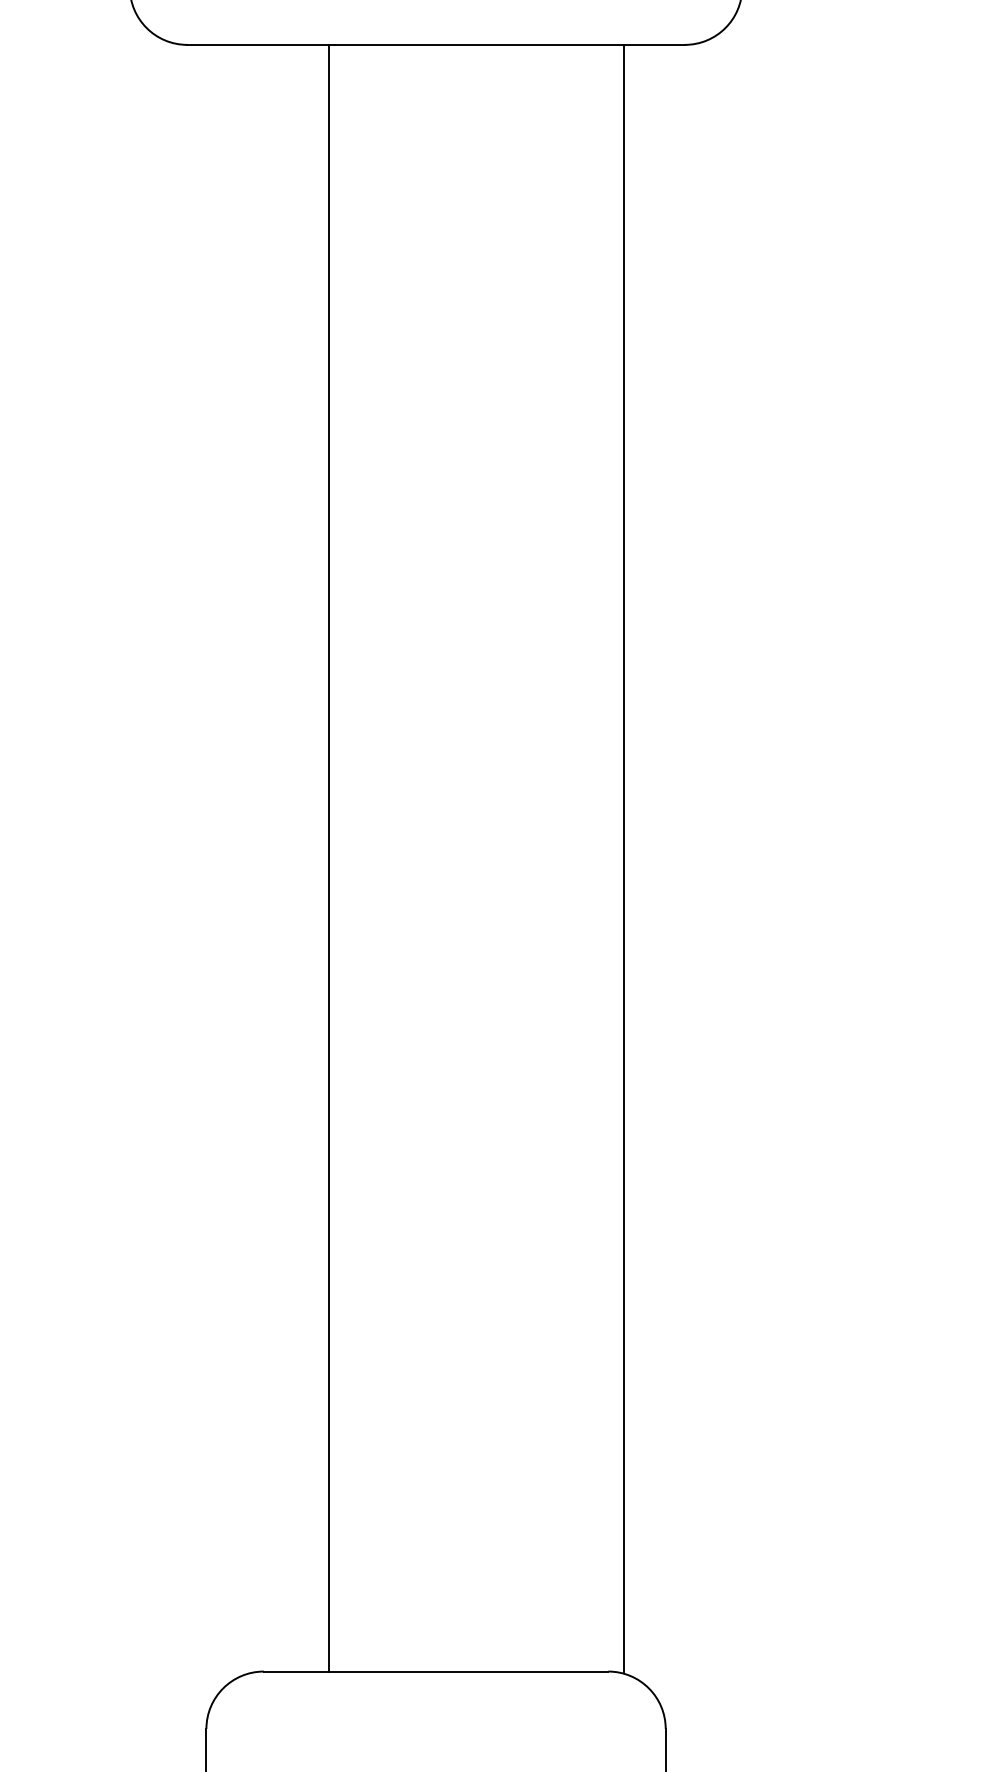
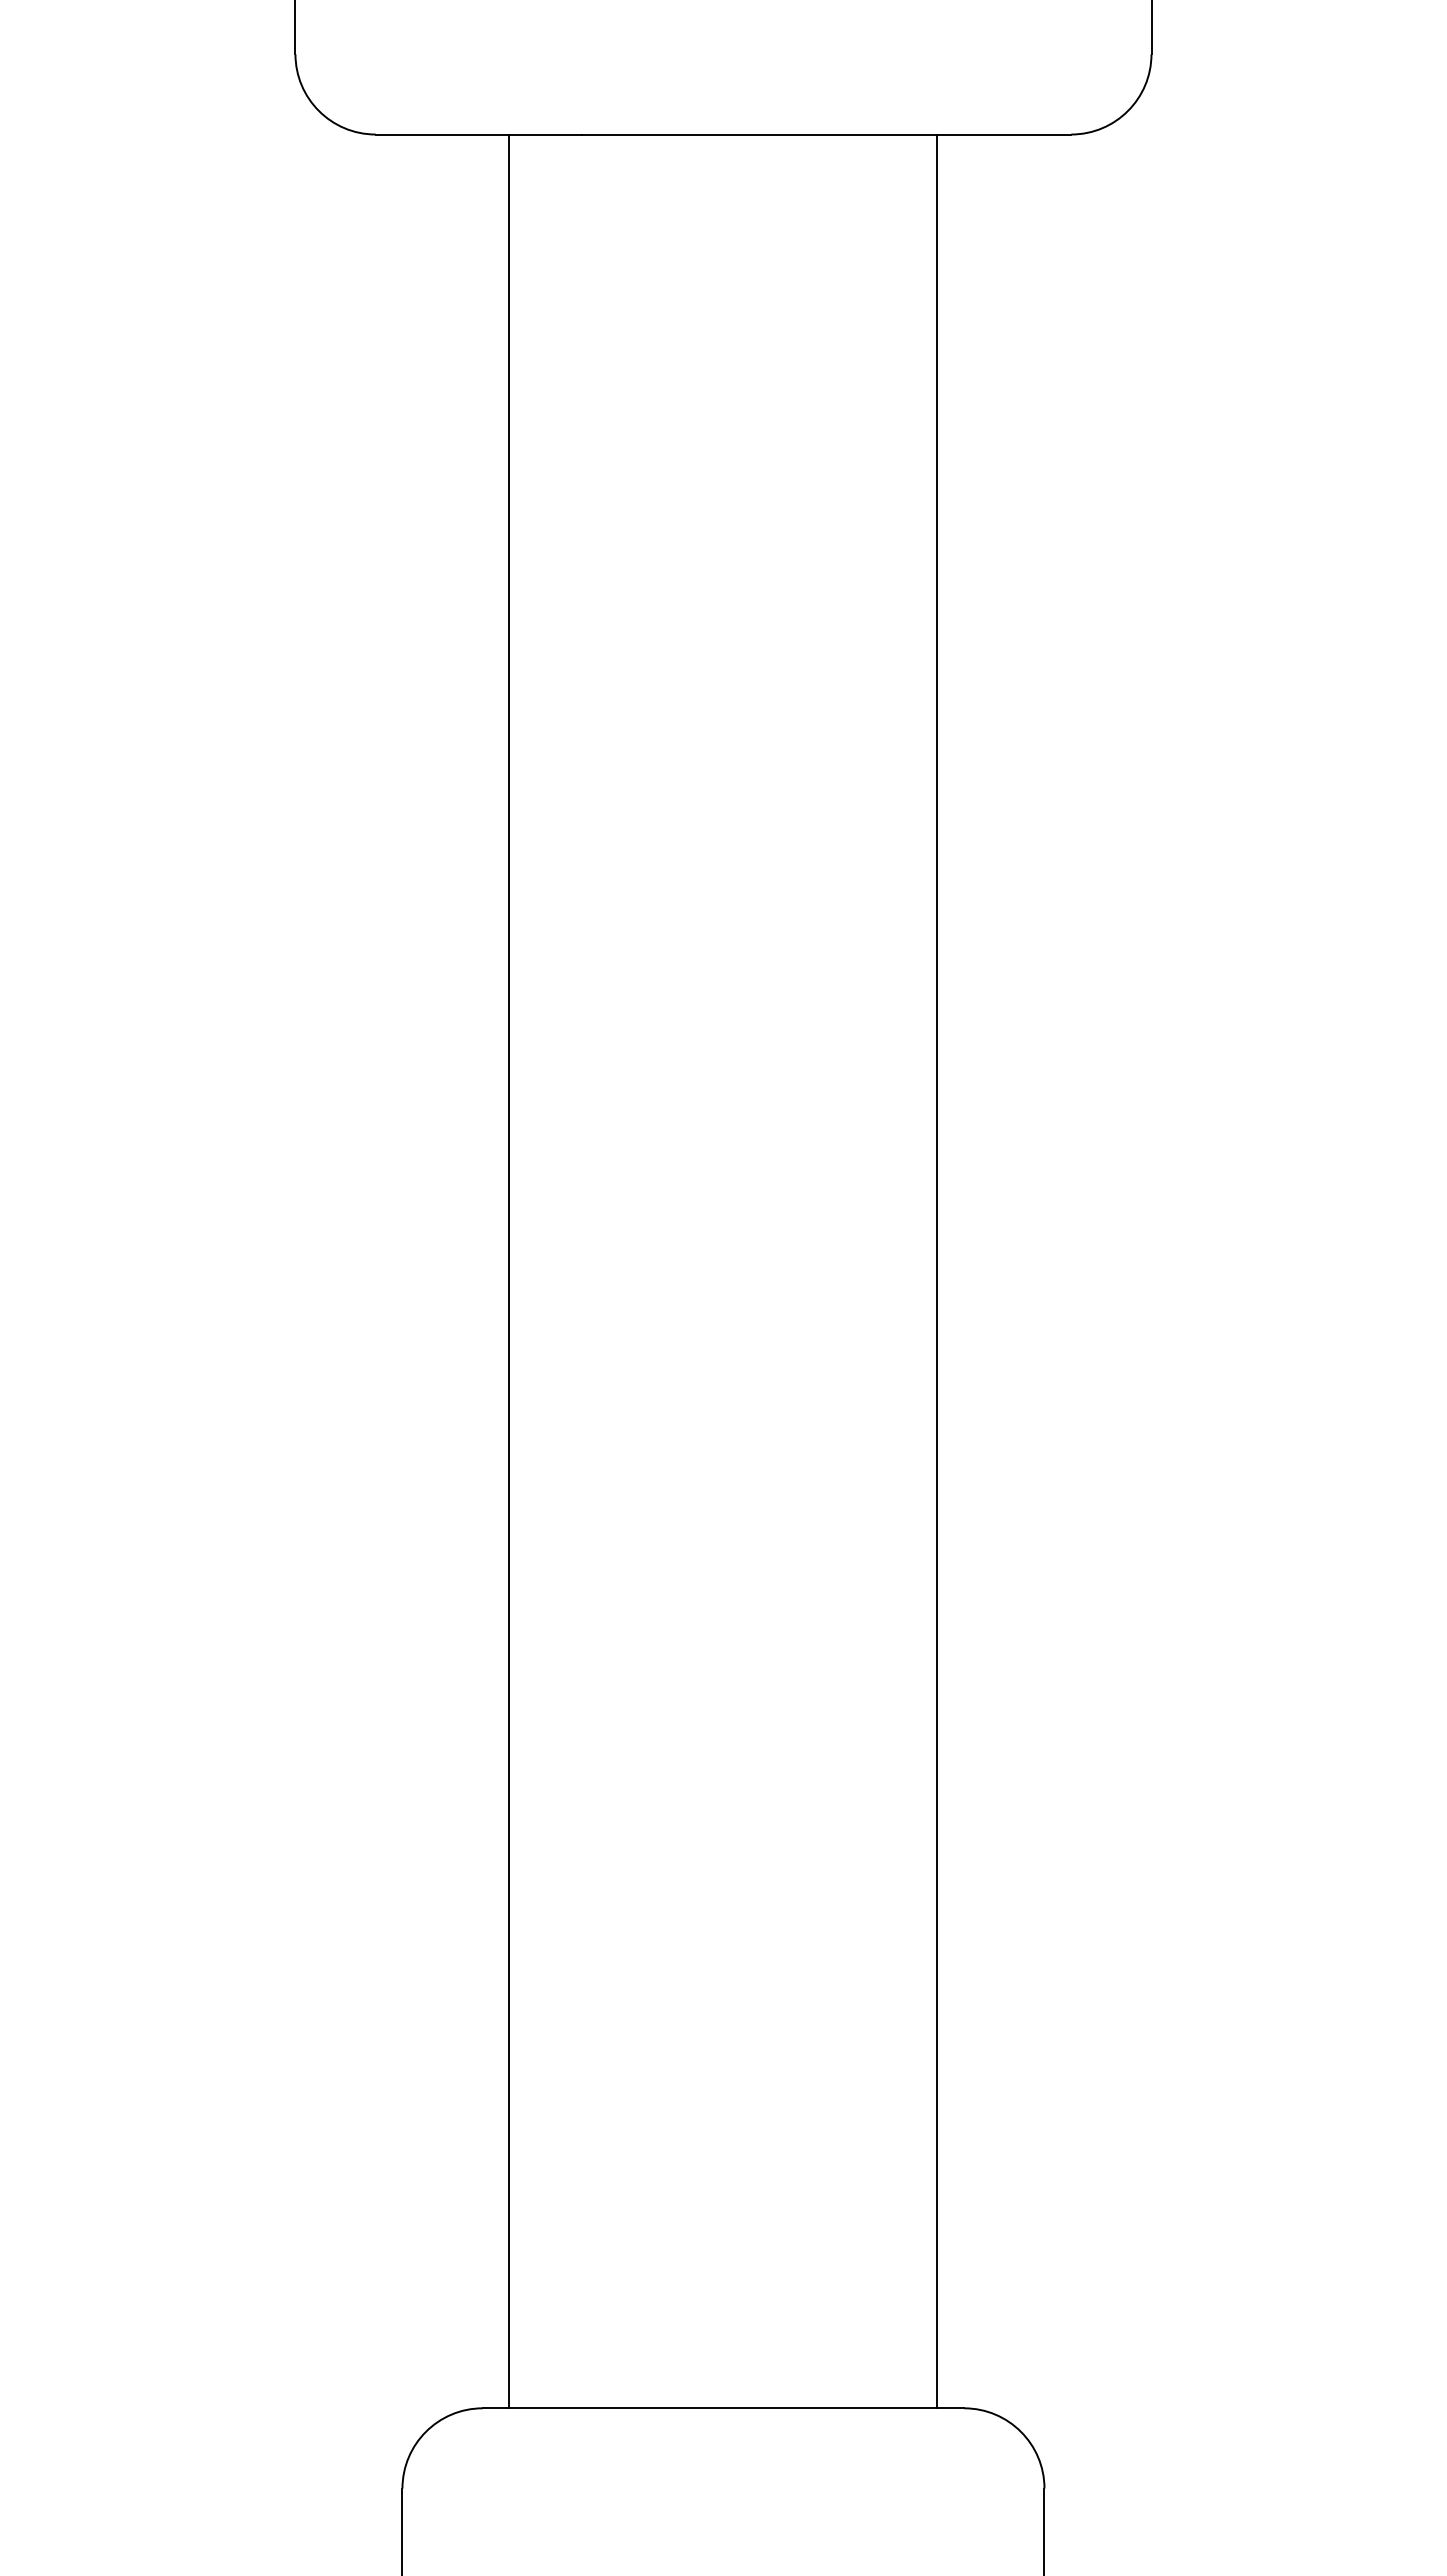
line: (329, 858) -> (509, 1271), moved
line: (624, 858) -> (937, 1271), moved

